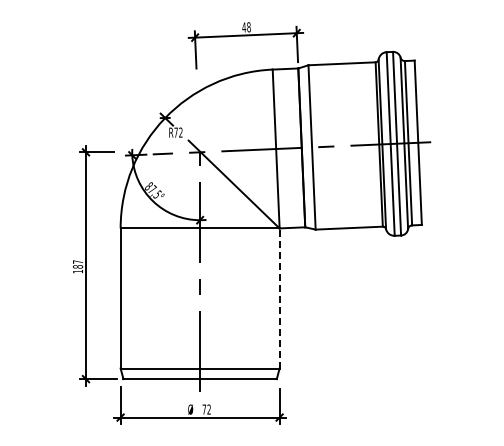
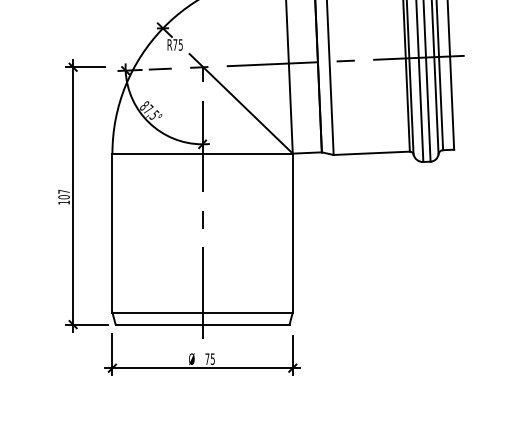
text: (180, 132) -> (180, 44), R72 -> R75
text: (77, 266) -> (63, 196), 187 -> 107
line: (279, 297) -> (292, 231), dashed -> solid
text: (208, 409) -> (212, 359), 72 -> 75

